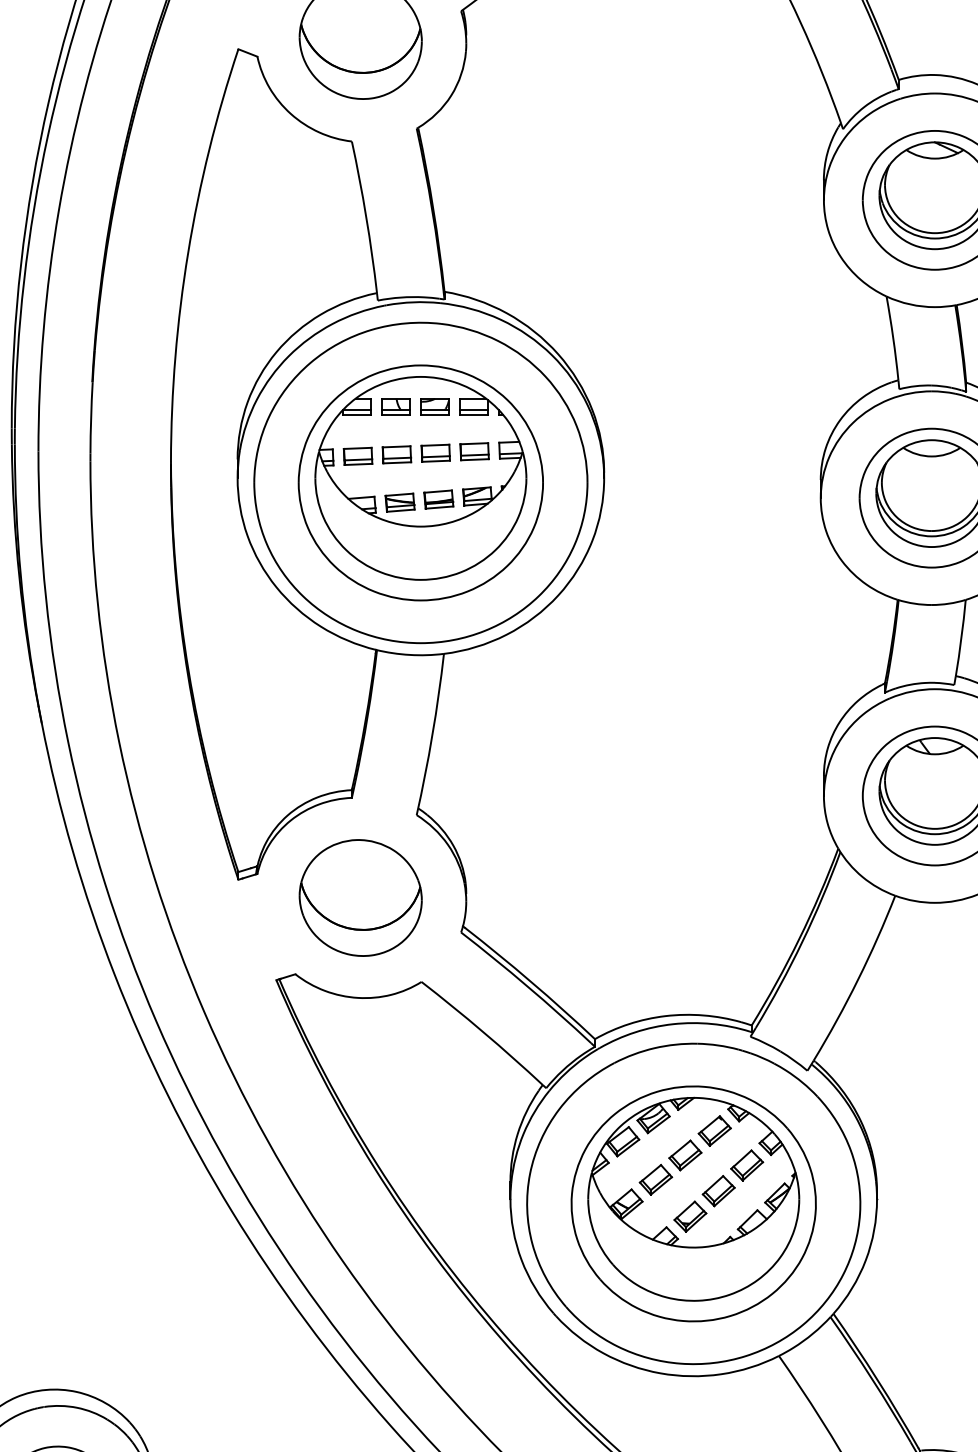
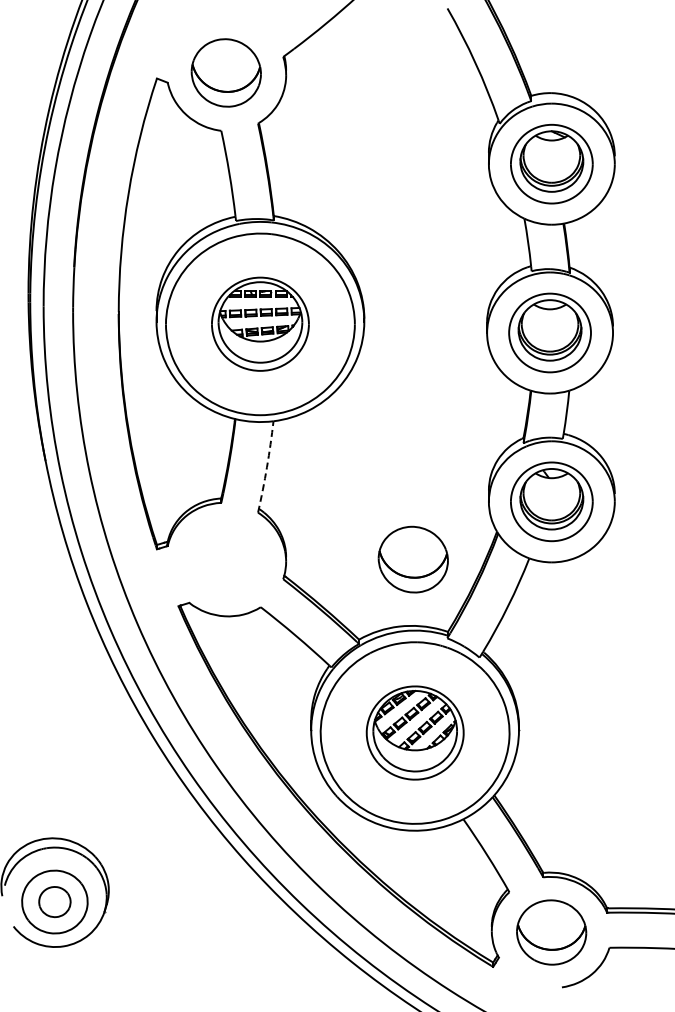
part: (421, 481) -> (260, 323), size x0.7
arc: (433, 735) -> (267, 467), solid -> dashed
part: (359, 897) -> (412, 559), moved
part: (694, 1202) -> (415, 732), size x0.7

